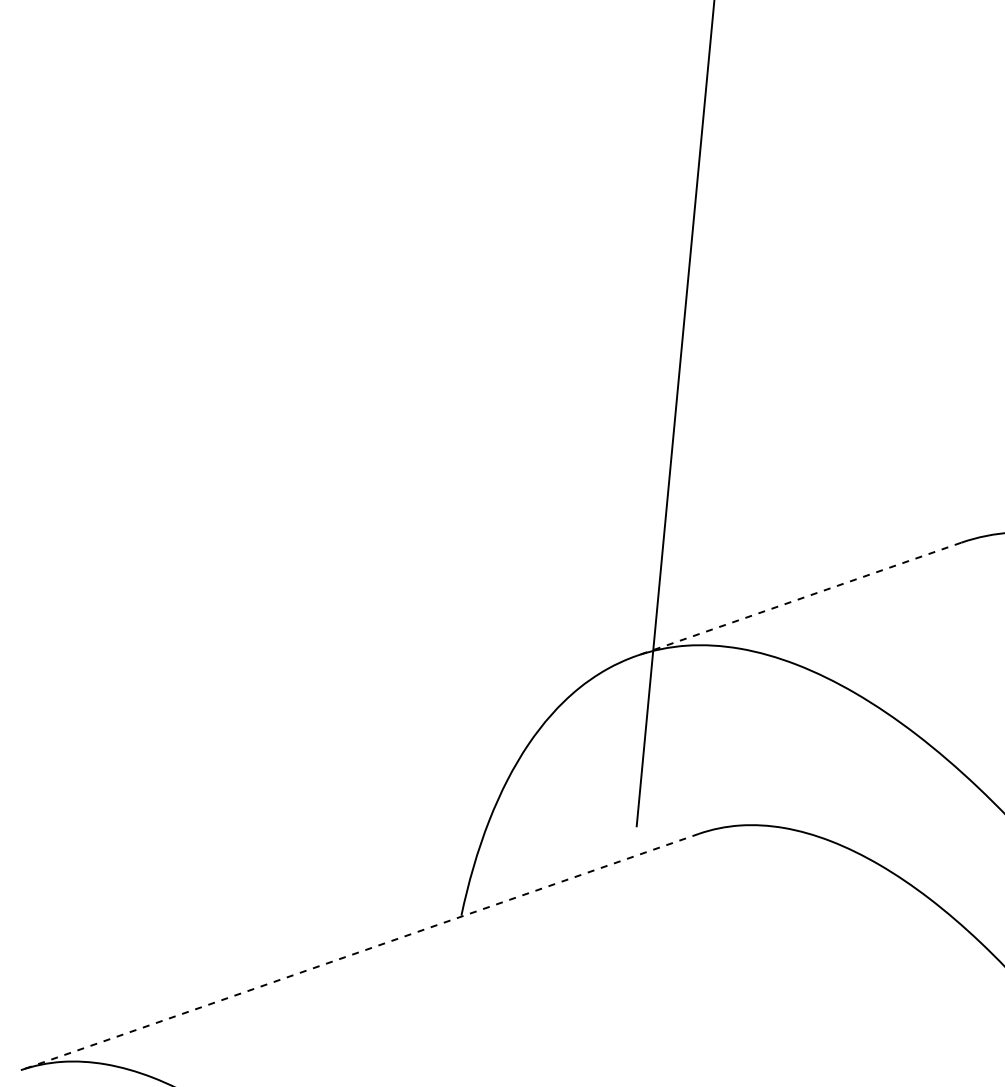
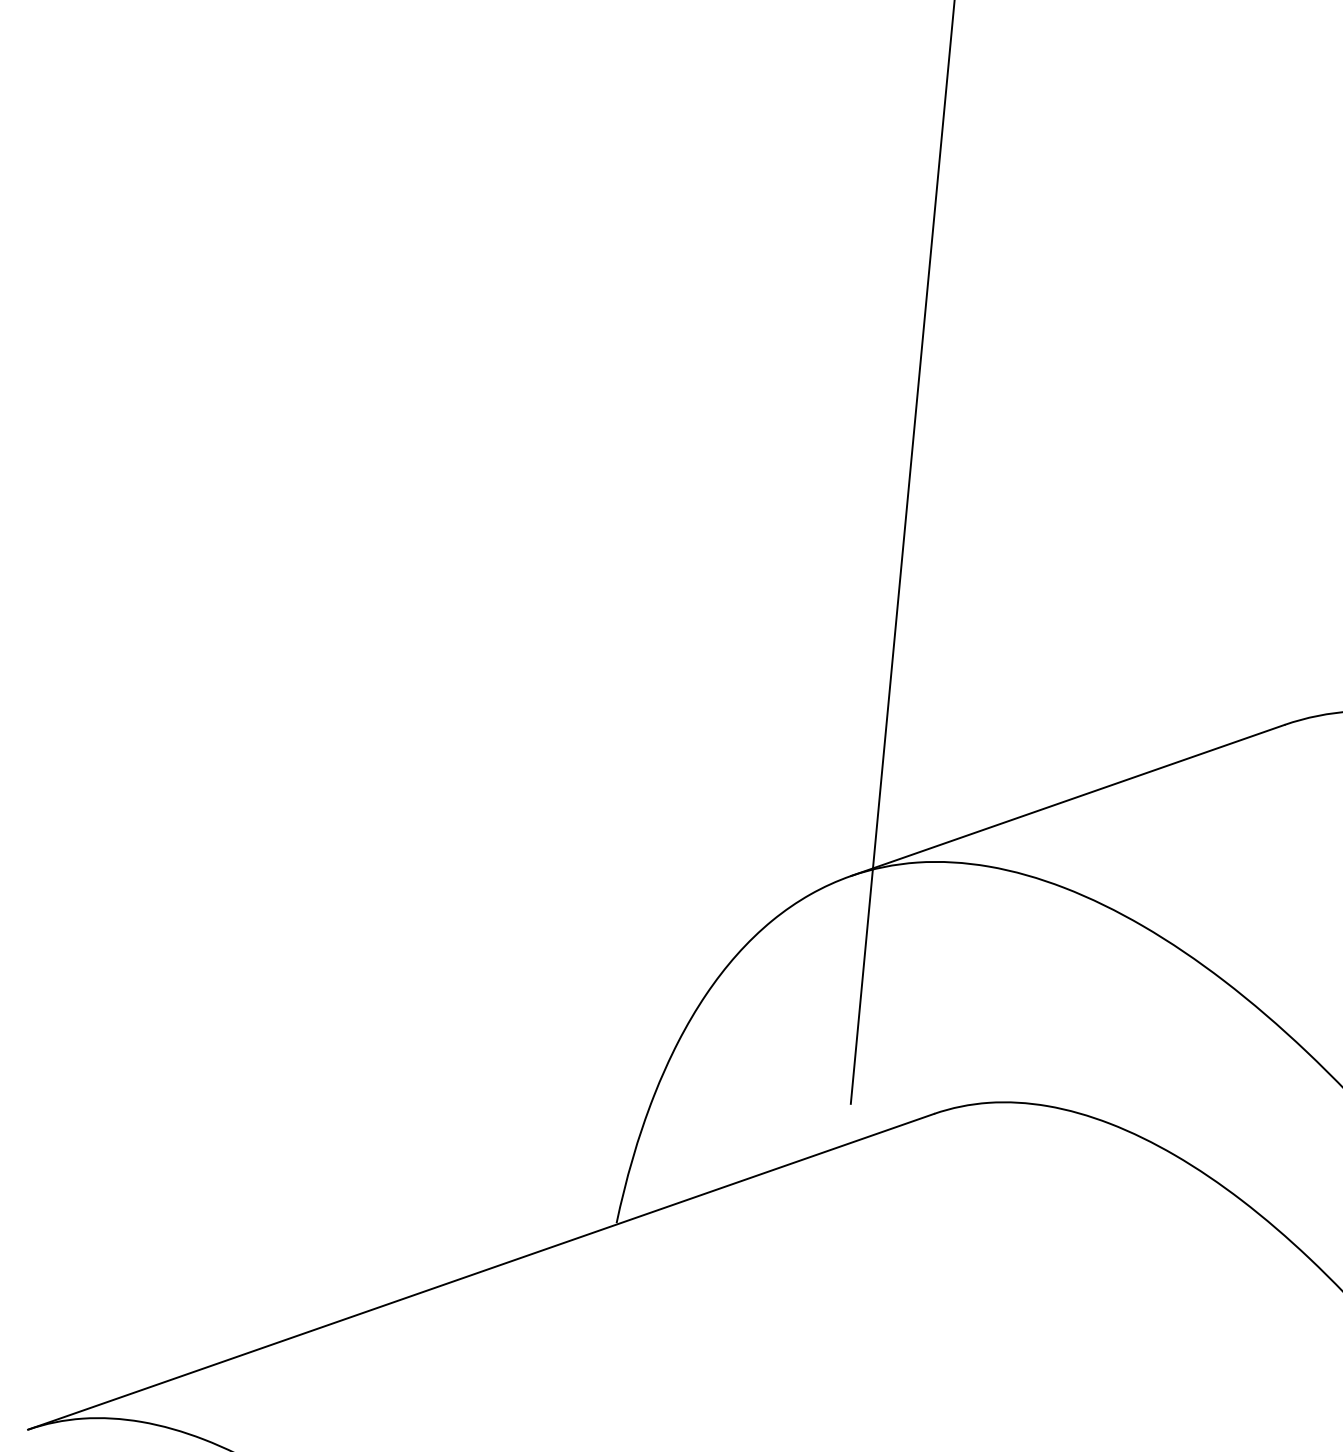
line: (799, 599) -> (1068, 800), dashed -> solid
line: (359, 952) -> (480, 1272), dashed -> solid

